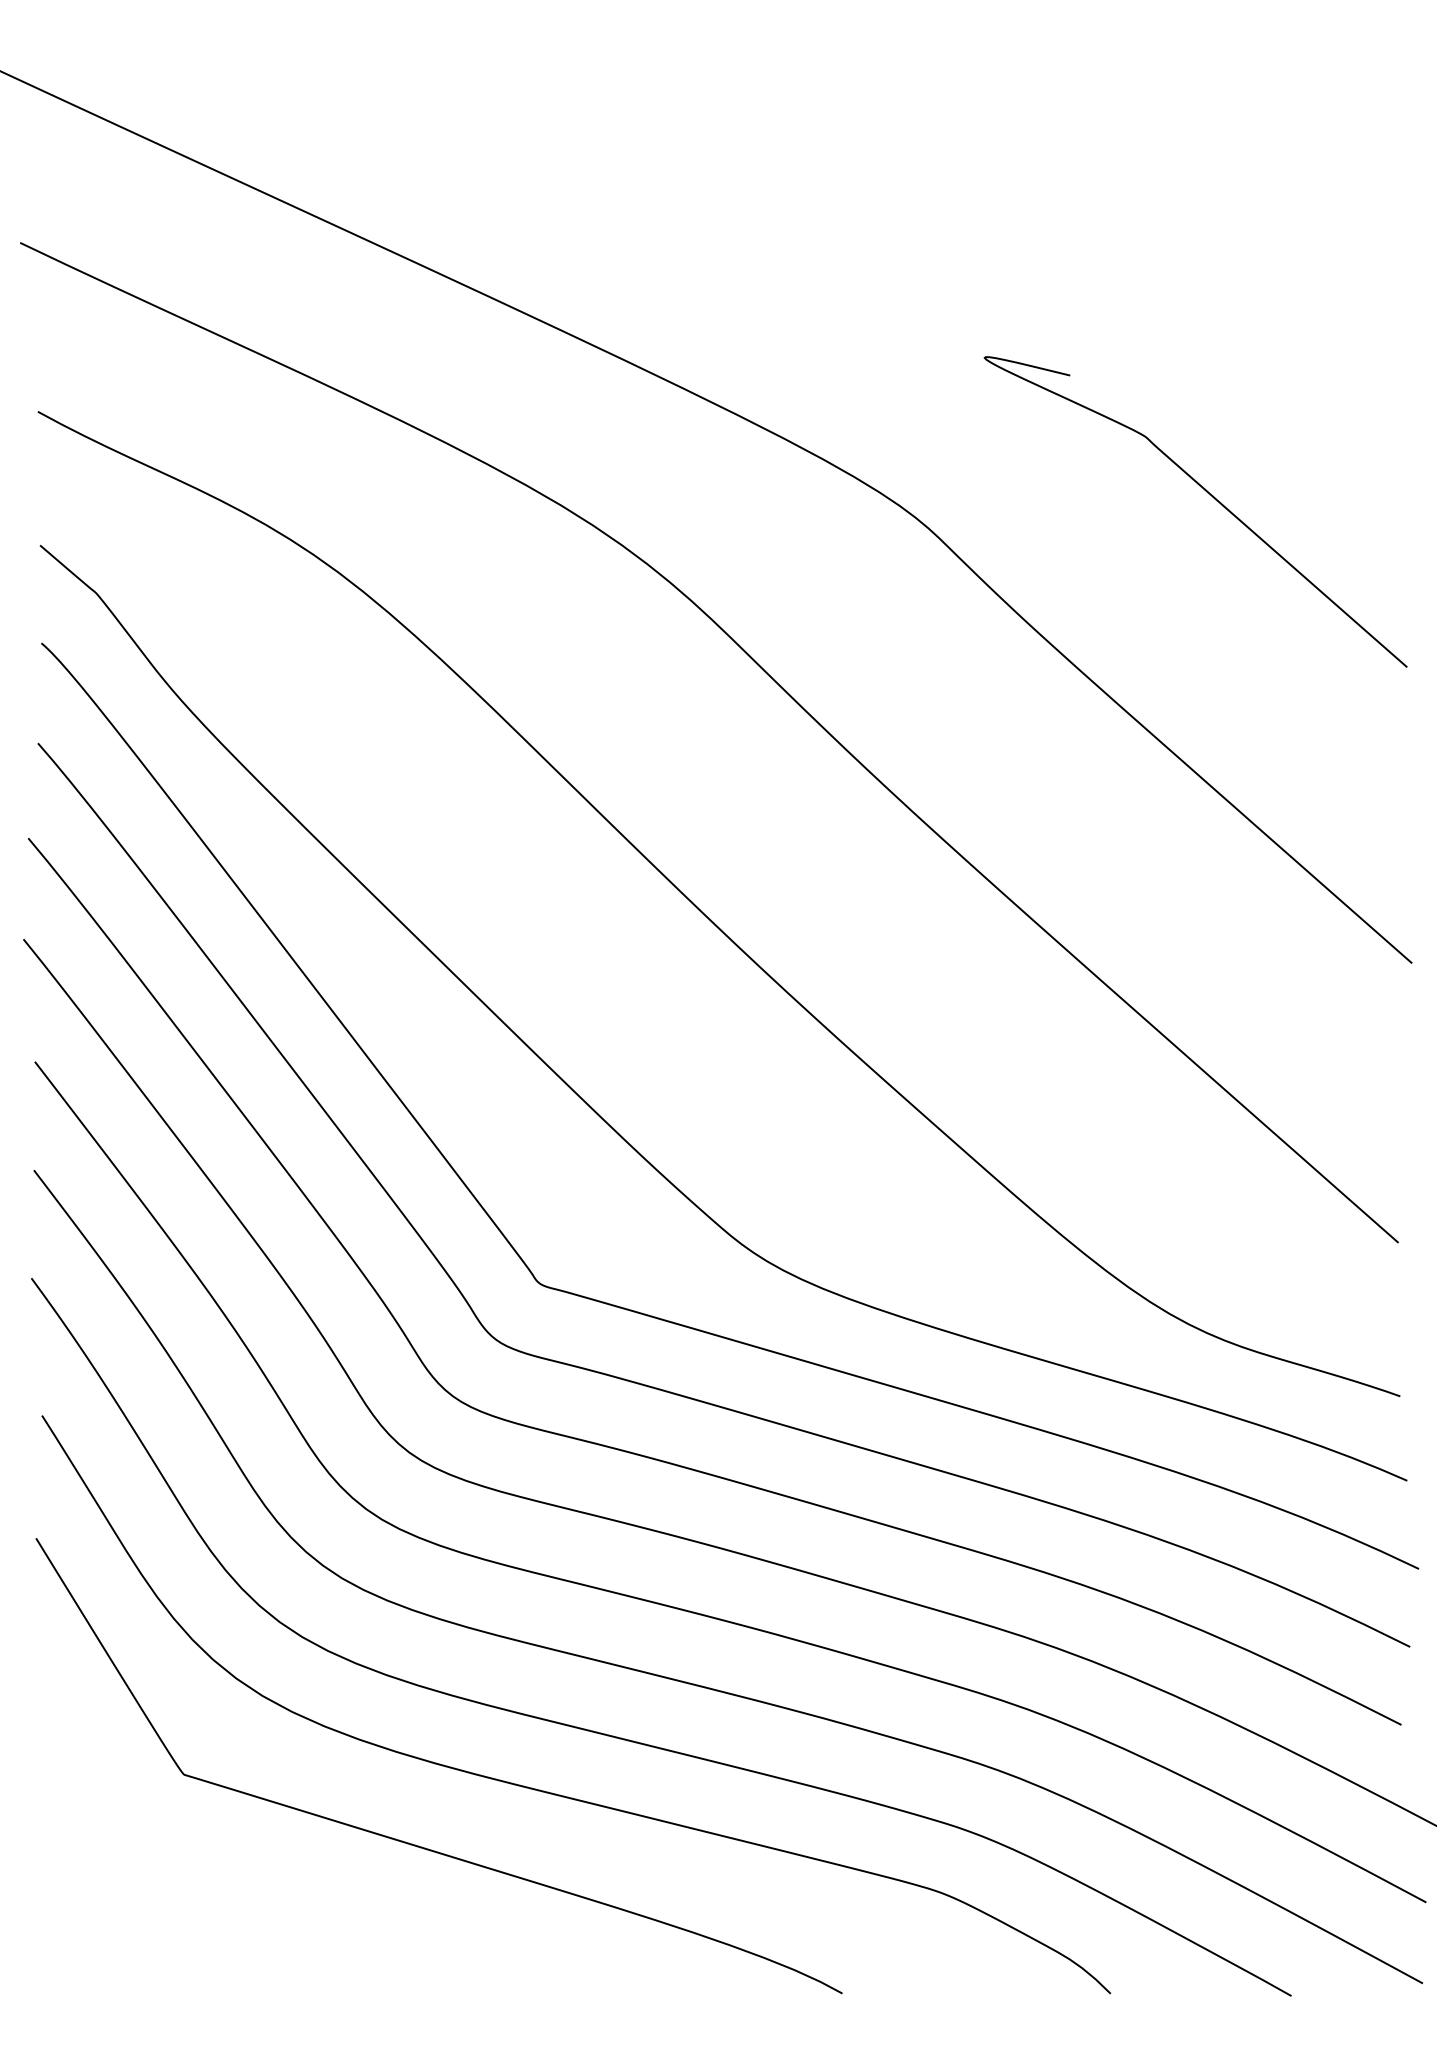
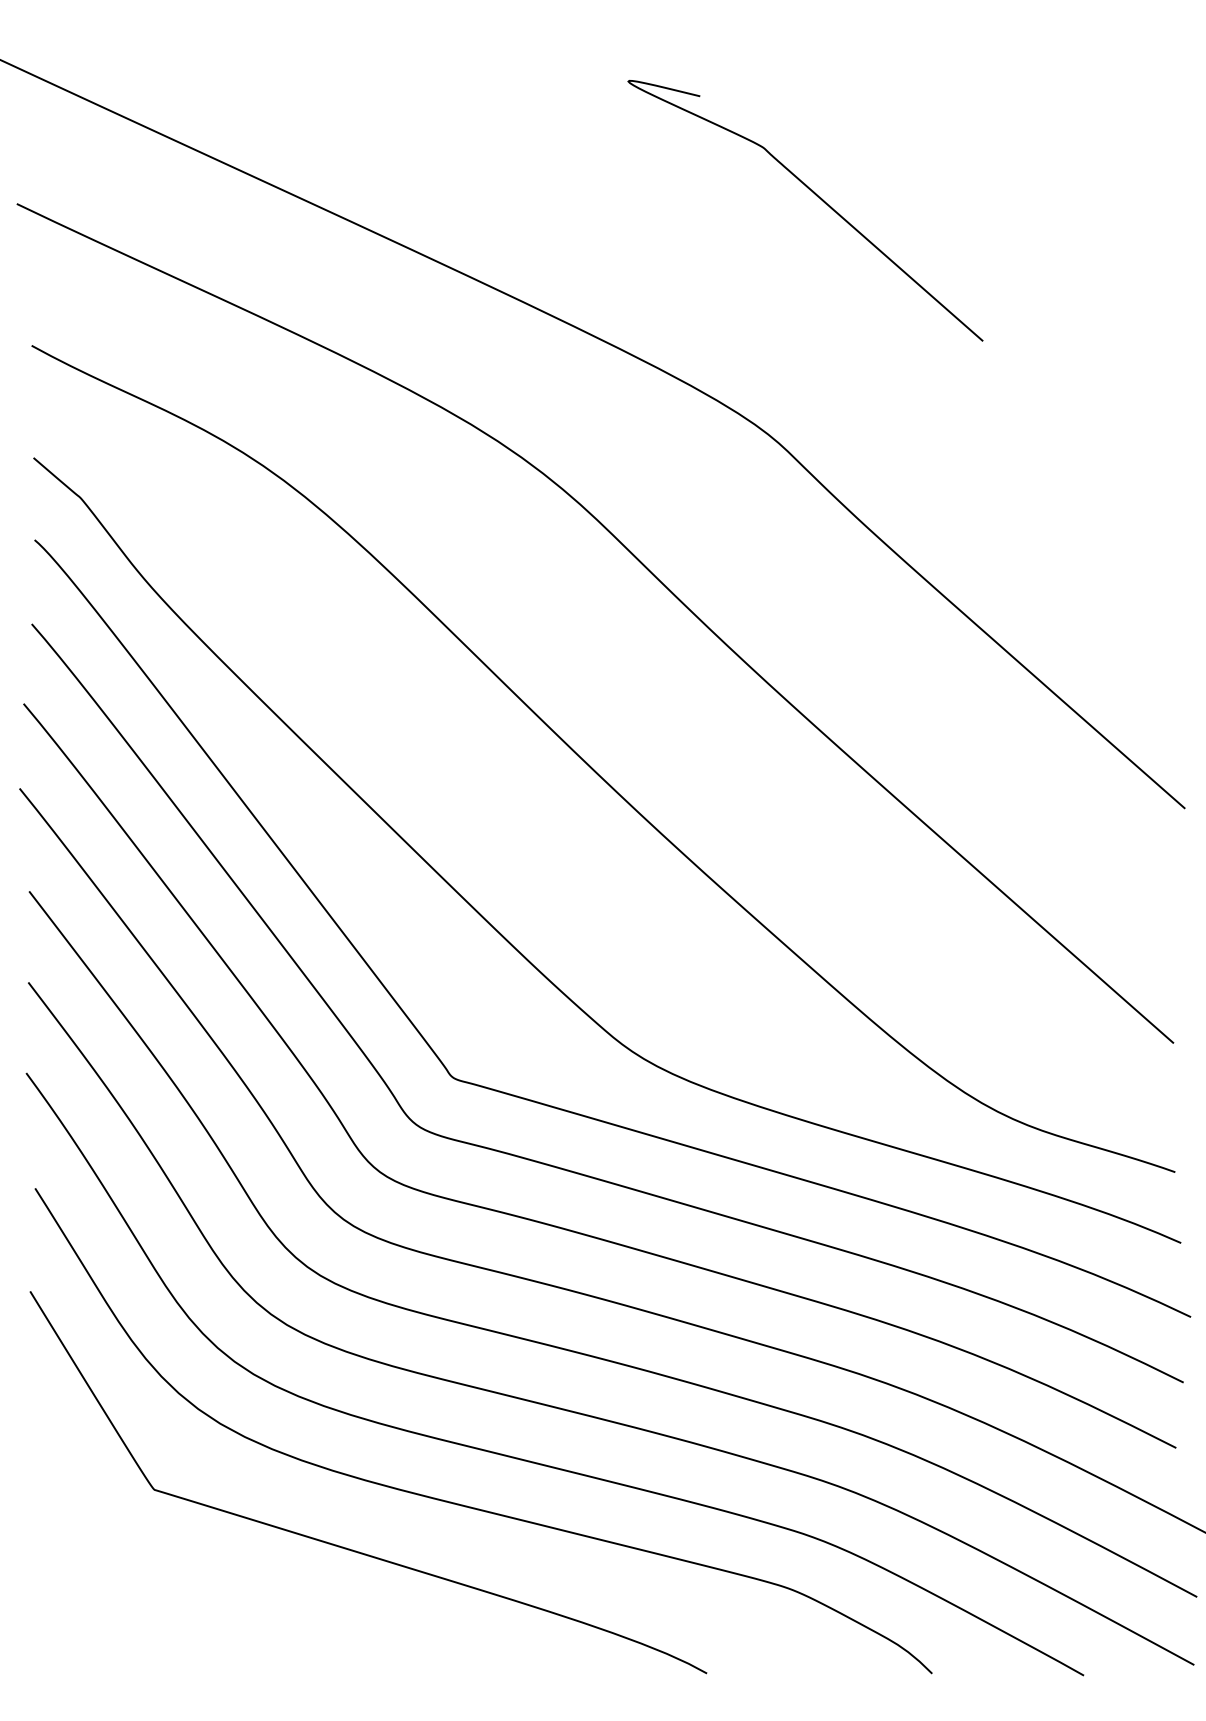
curve: (1208, 494) -> (816, 196), moved

